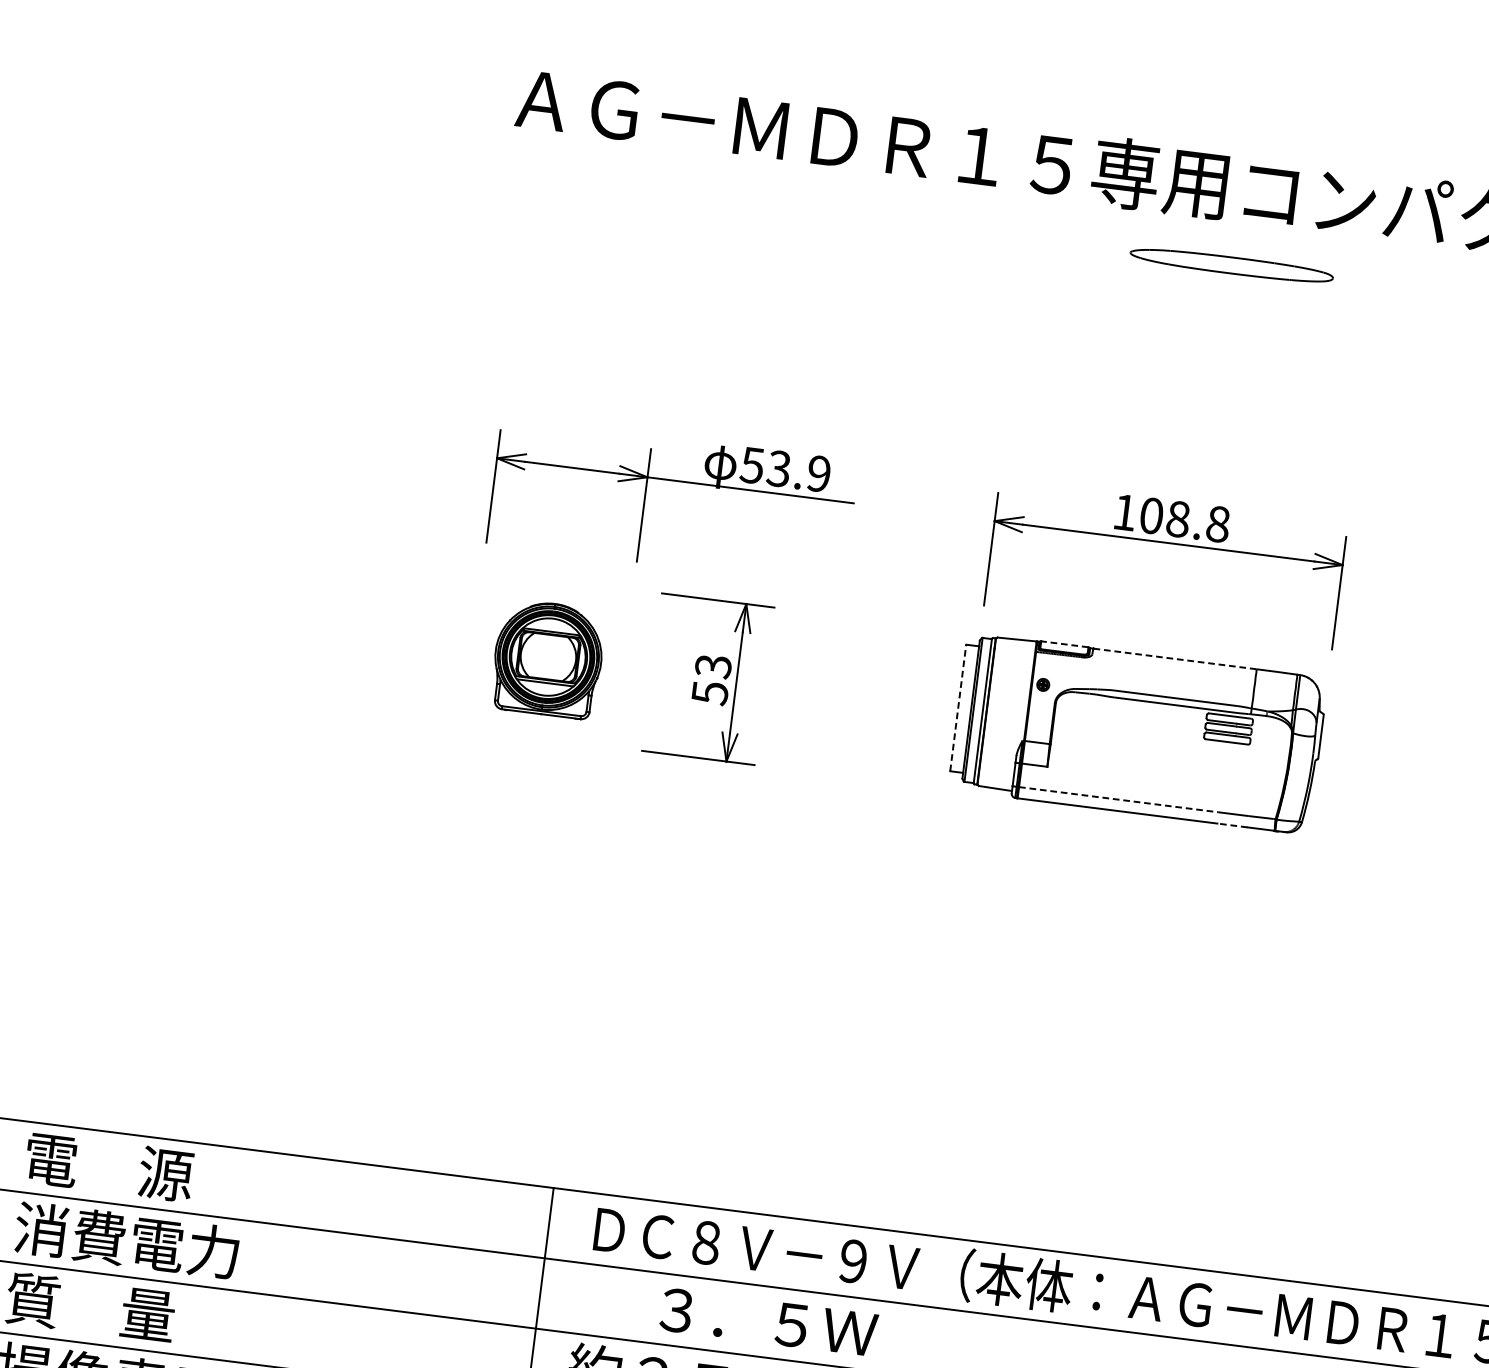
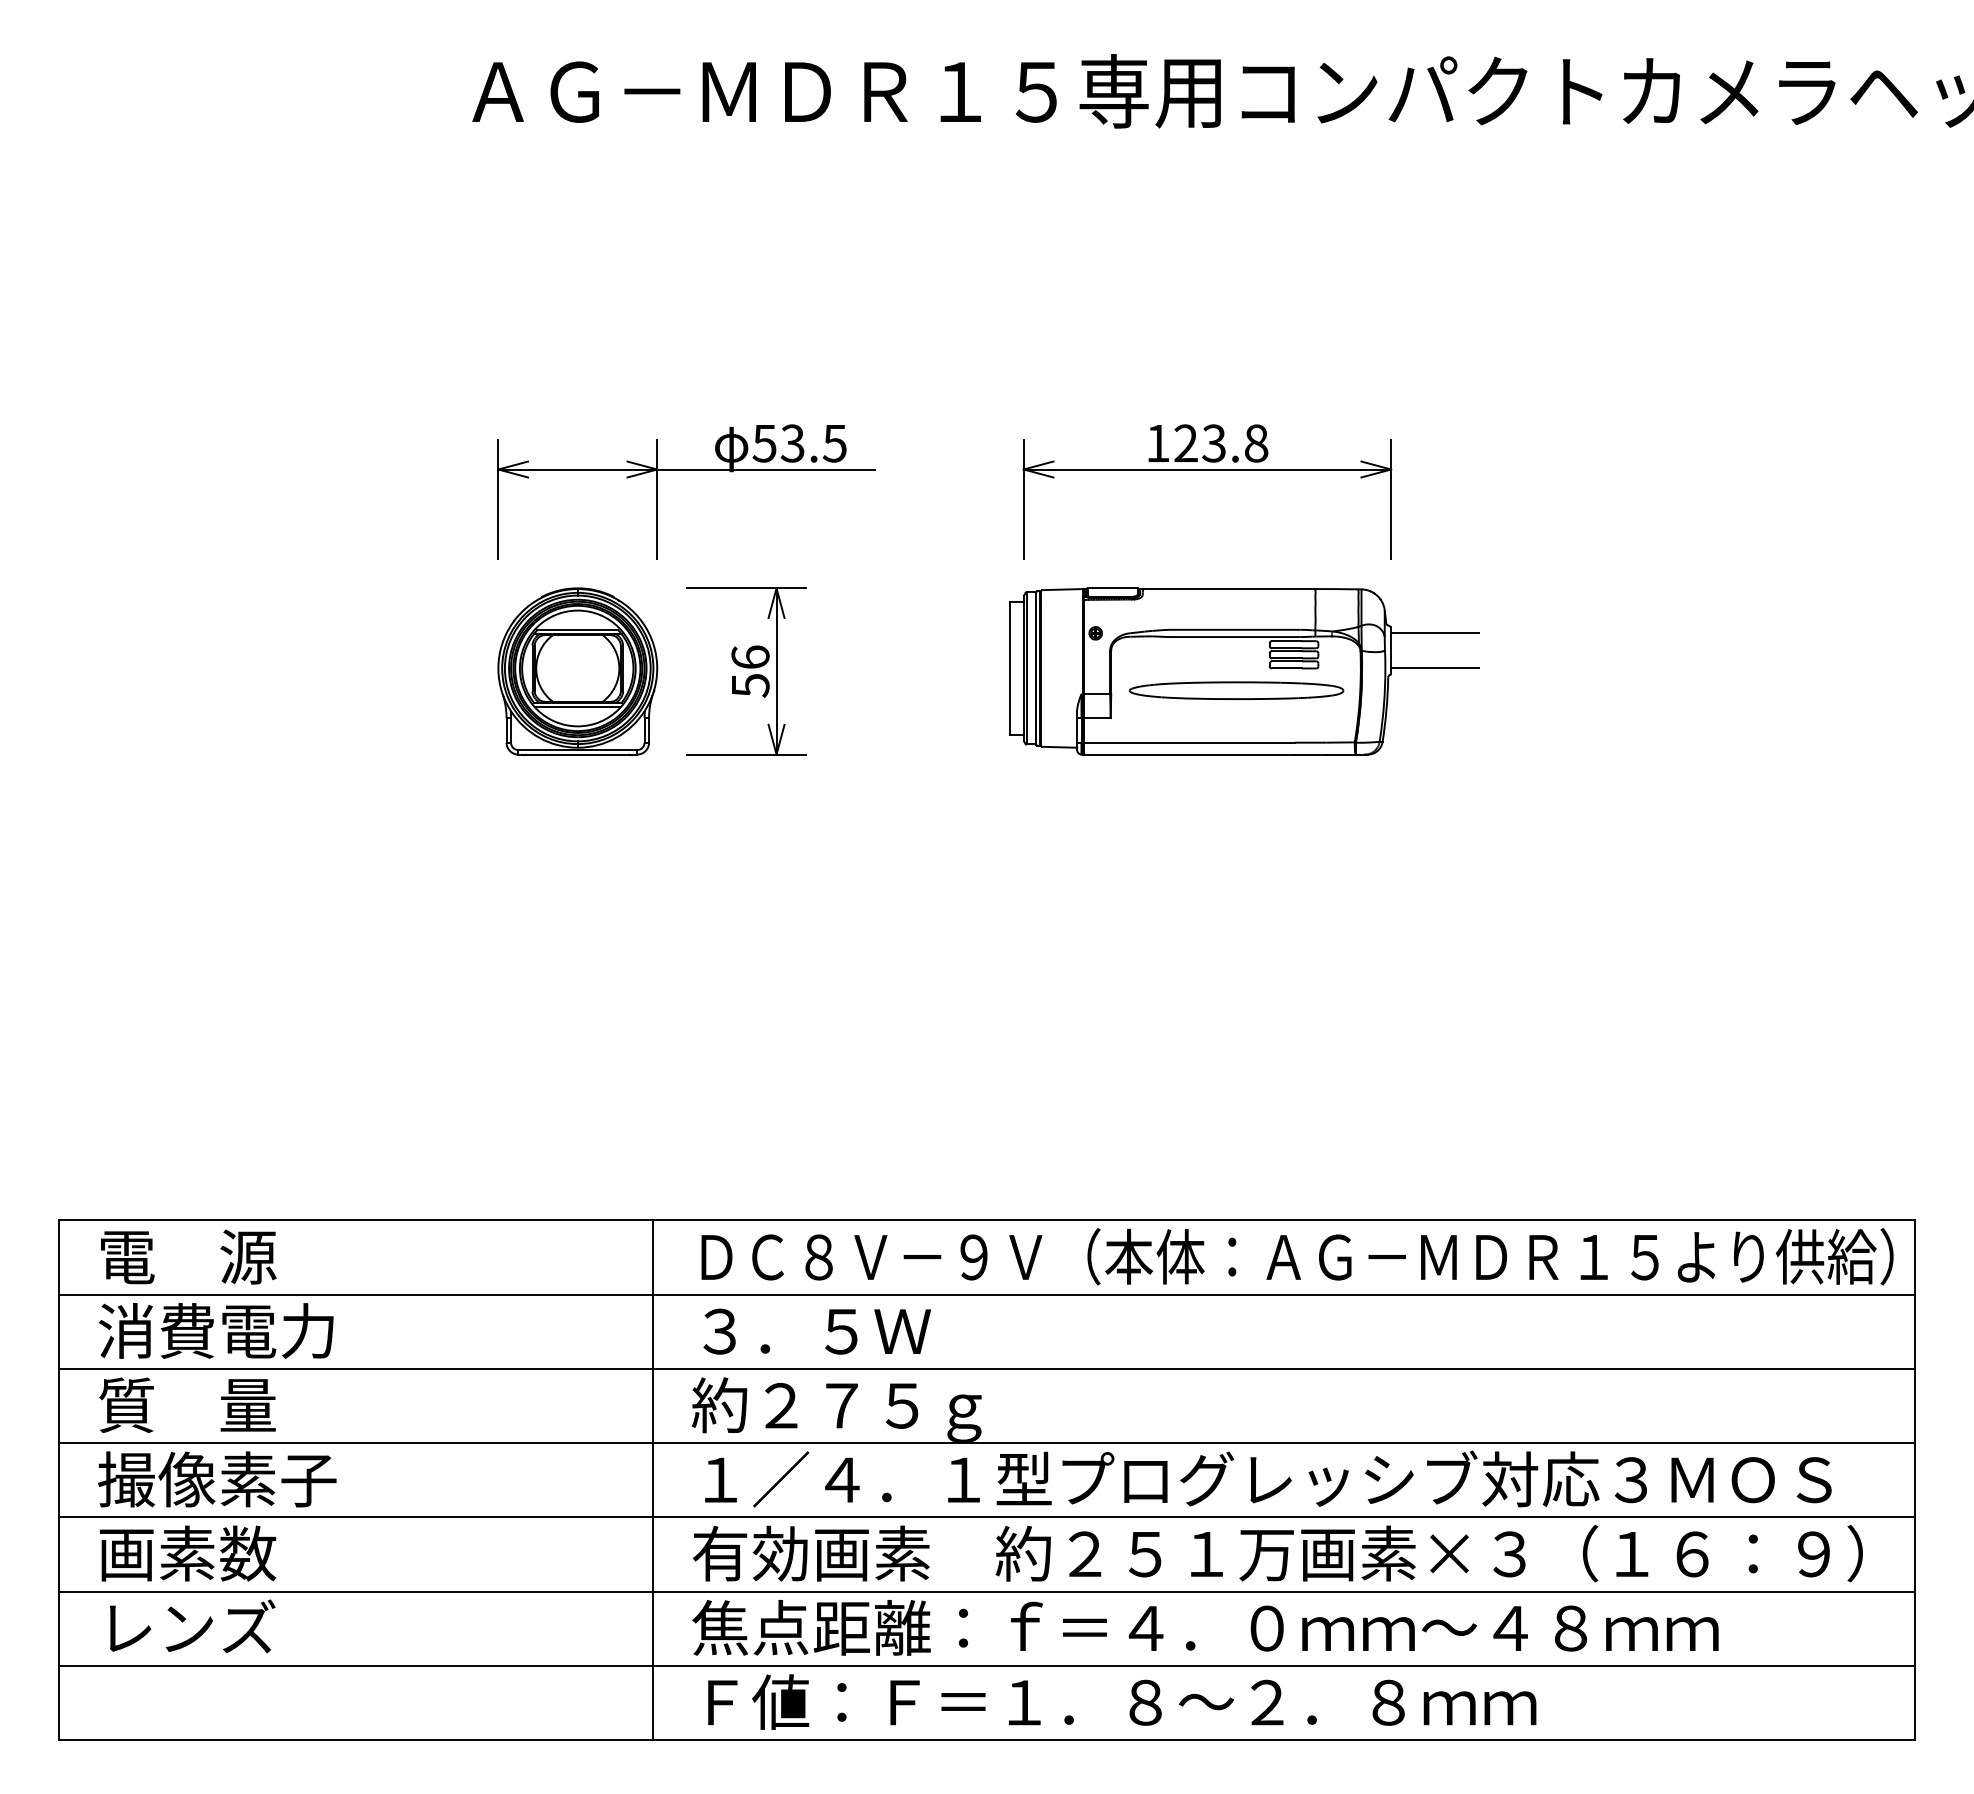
part: (1231, 265) -> (1236, 690), moved
text: (818, 473) -> (834, 443), 53.9 -> 53.5
text: (1165, 517) -> (1200, 443), 108.8 -> 123.8
line: (1064, 644) -> (1112, 588), dashed -> solid
part: (547, 659) -> (577, 671), size x1.43
line: (1175, 659) -> (1229, 589), dashed -> solid
text: (713, 666) -> (750, 657), 53 -> 56
line: (958, 708) -> (1010, 668), dashed -> solid
line: (1365, 724) -> (1435, 632), added
line: (1360, 758) -> (1435, 668), added
line: (1119, 799) -> (1189, 742), dashed -> solid
line: (1232, 825) -> (1310, 754), dashed -> solid
text: (768, 1321) -> (816, 1331), moved

